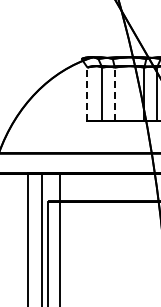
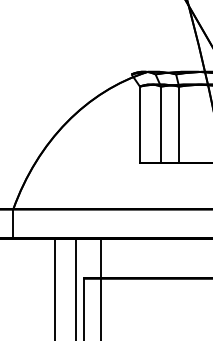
line: (87, 94) -> (139, 125), dashed -> solid
line: (114, 94) -> (178, 125), dashed -> solid

